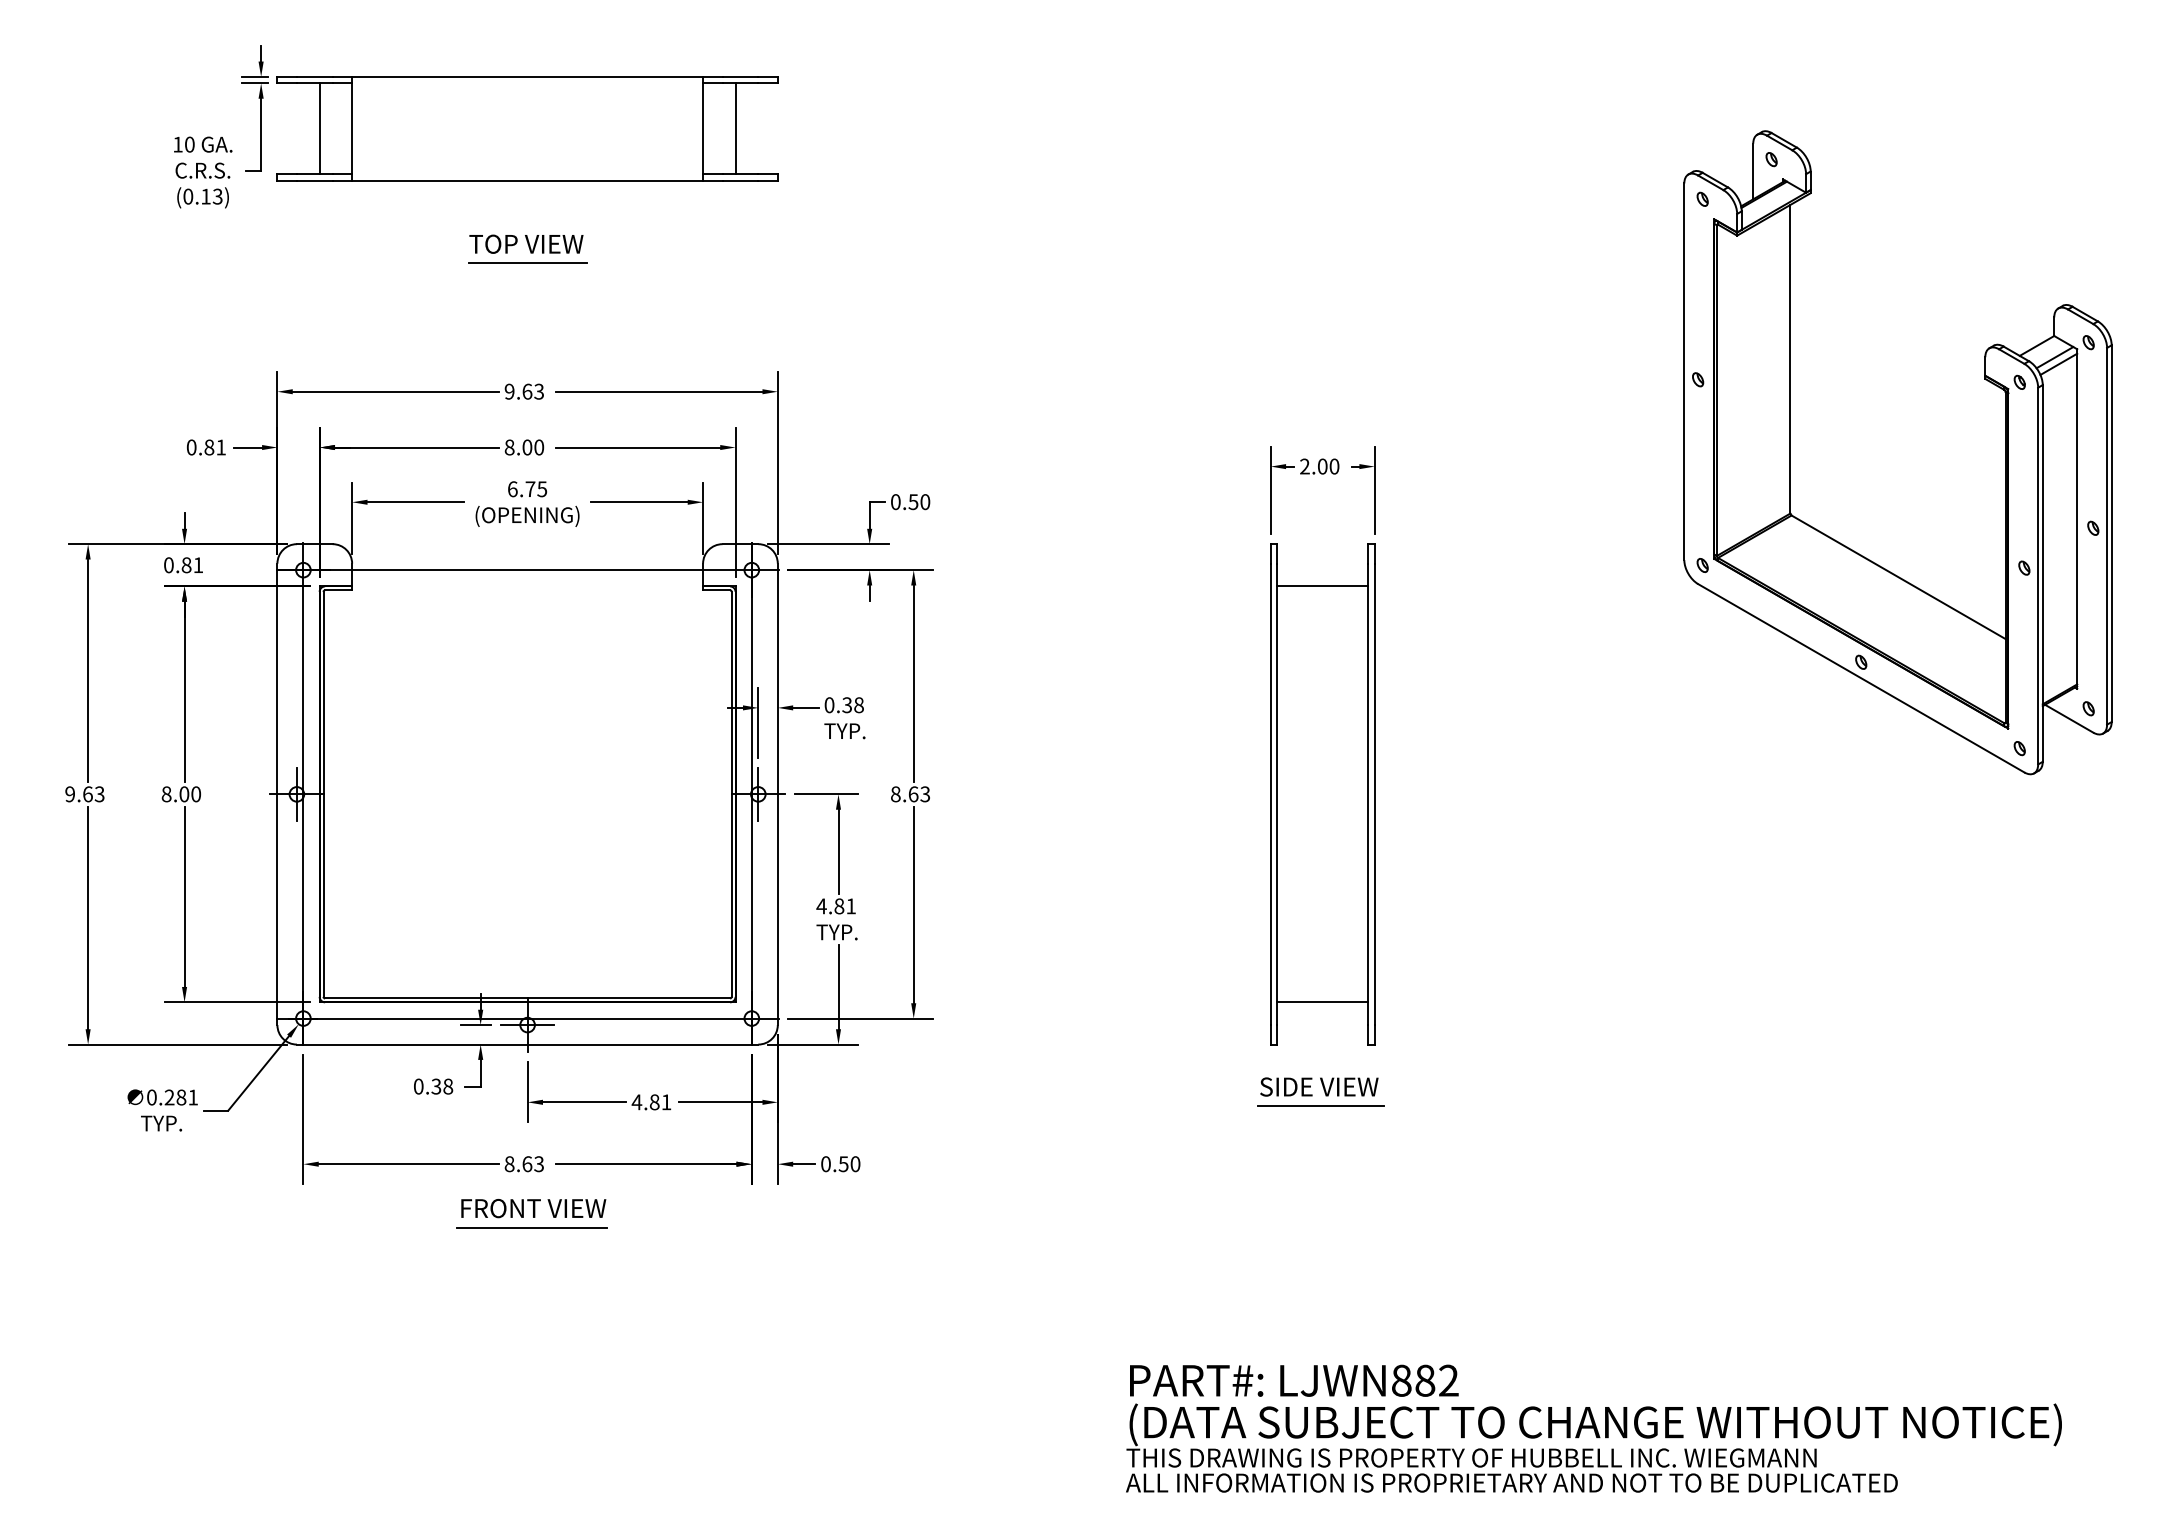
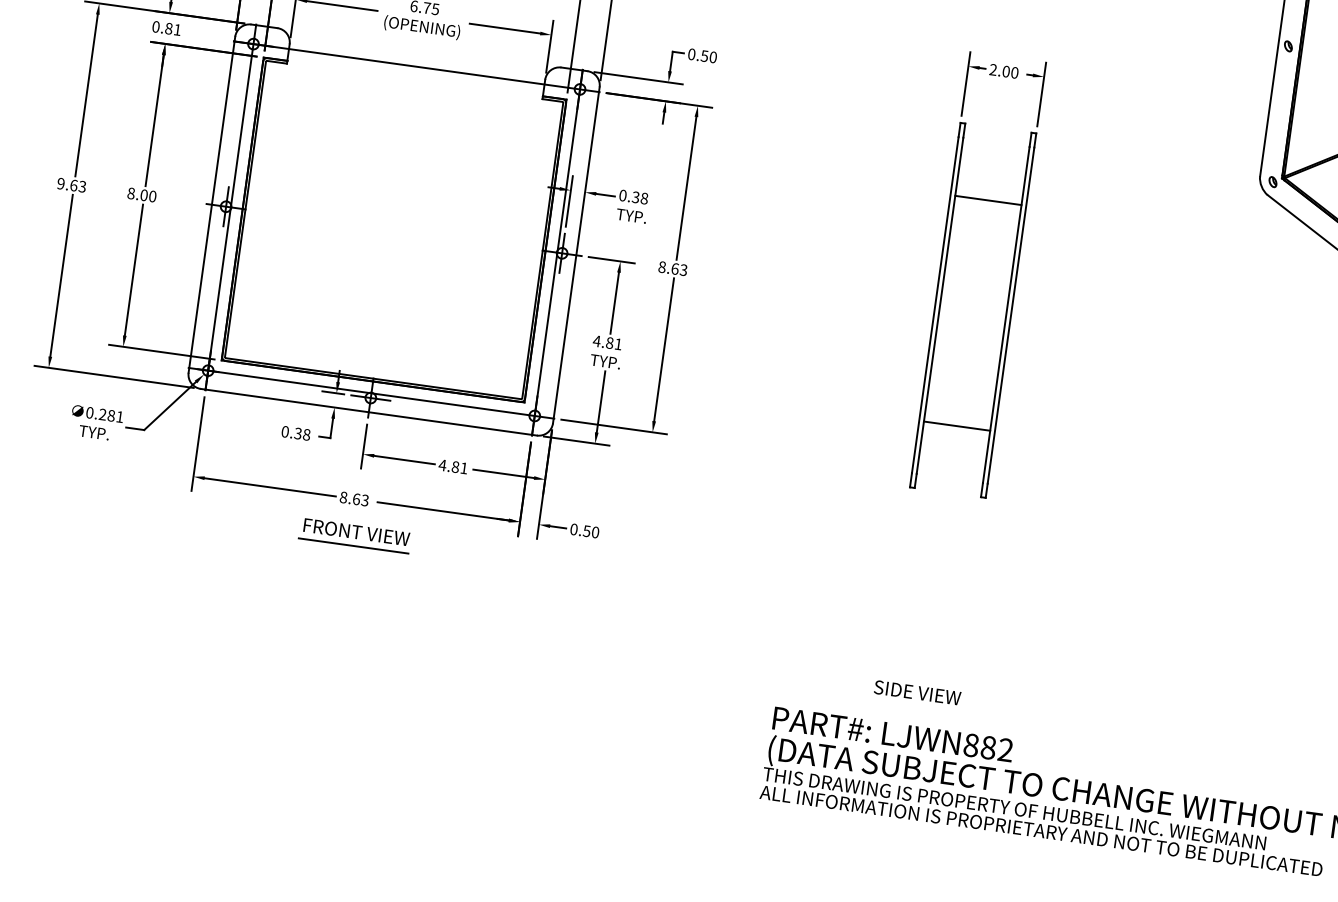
line: (1322, 586) -> (988, 200), moved
line: (1322, 1002) -> (956, 426), moved
text: (1319, 1086) -> (917, 692), moved
line: (1320, 1106) -> (939, 537), removed

